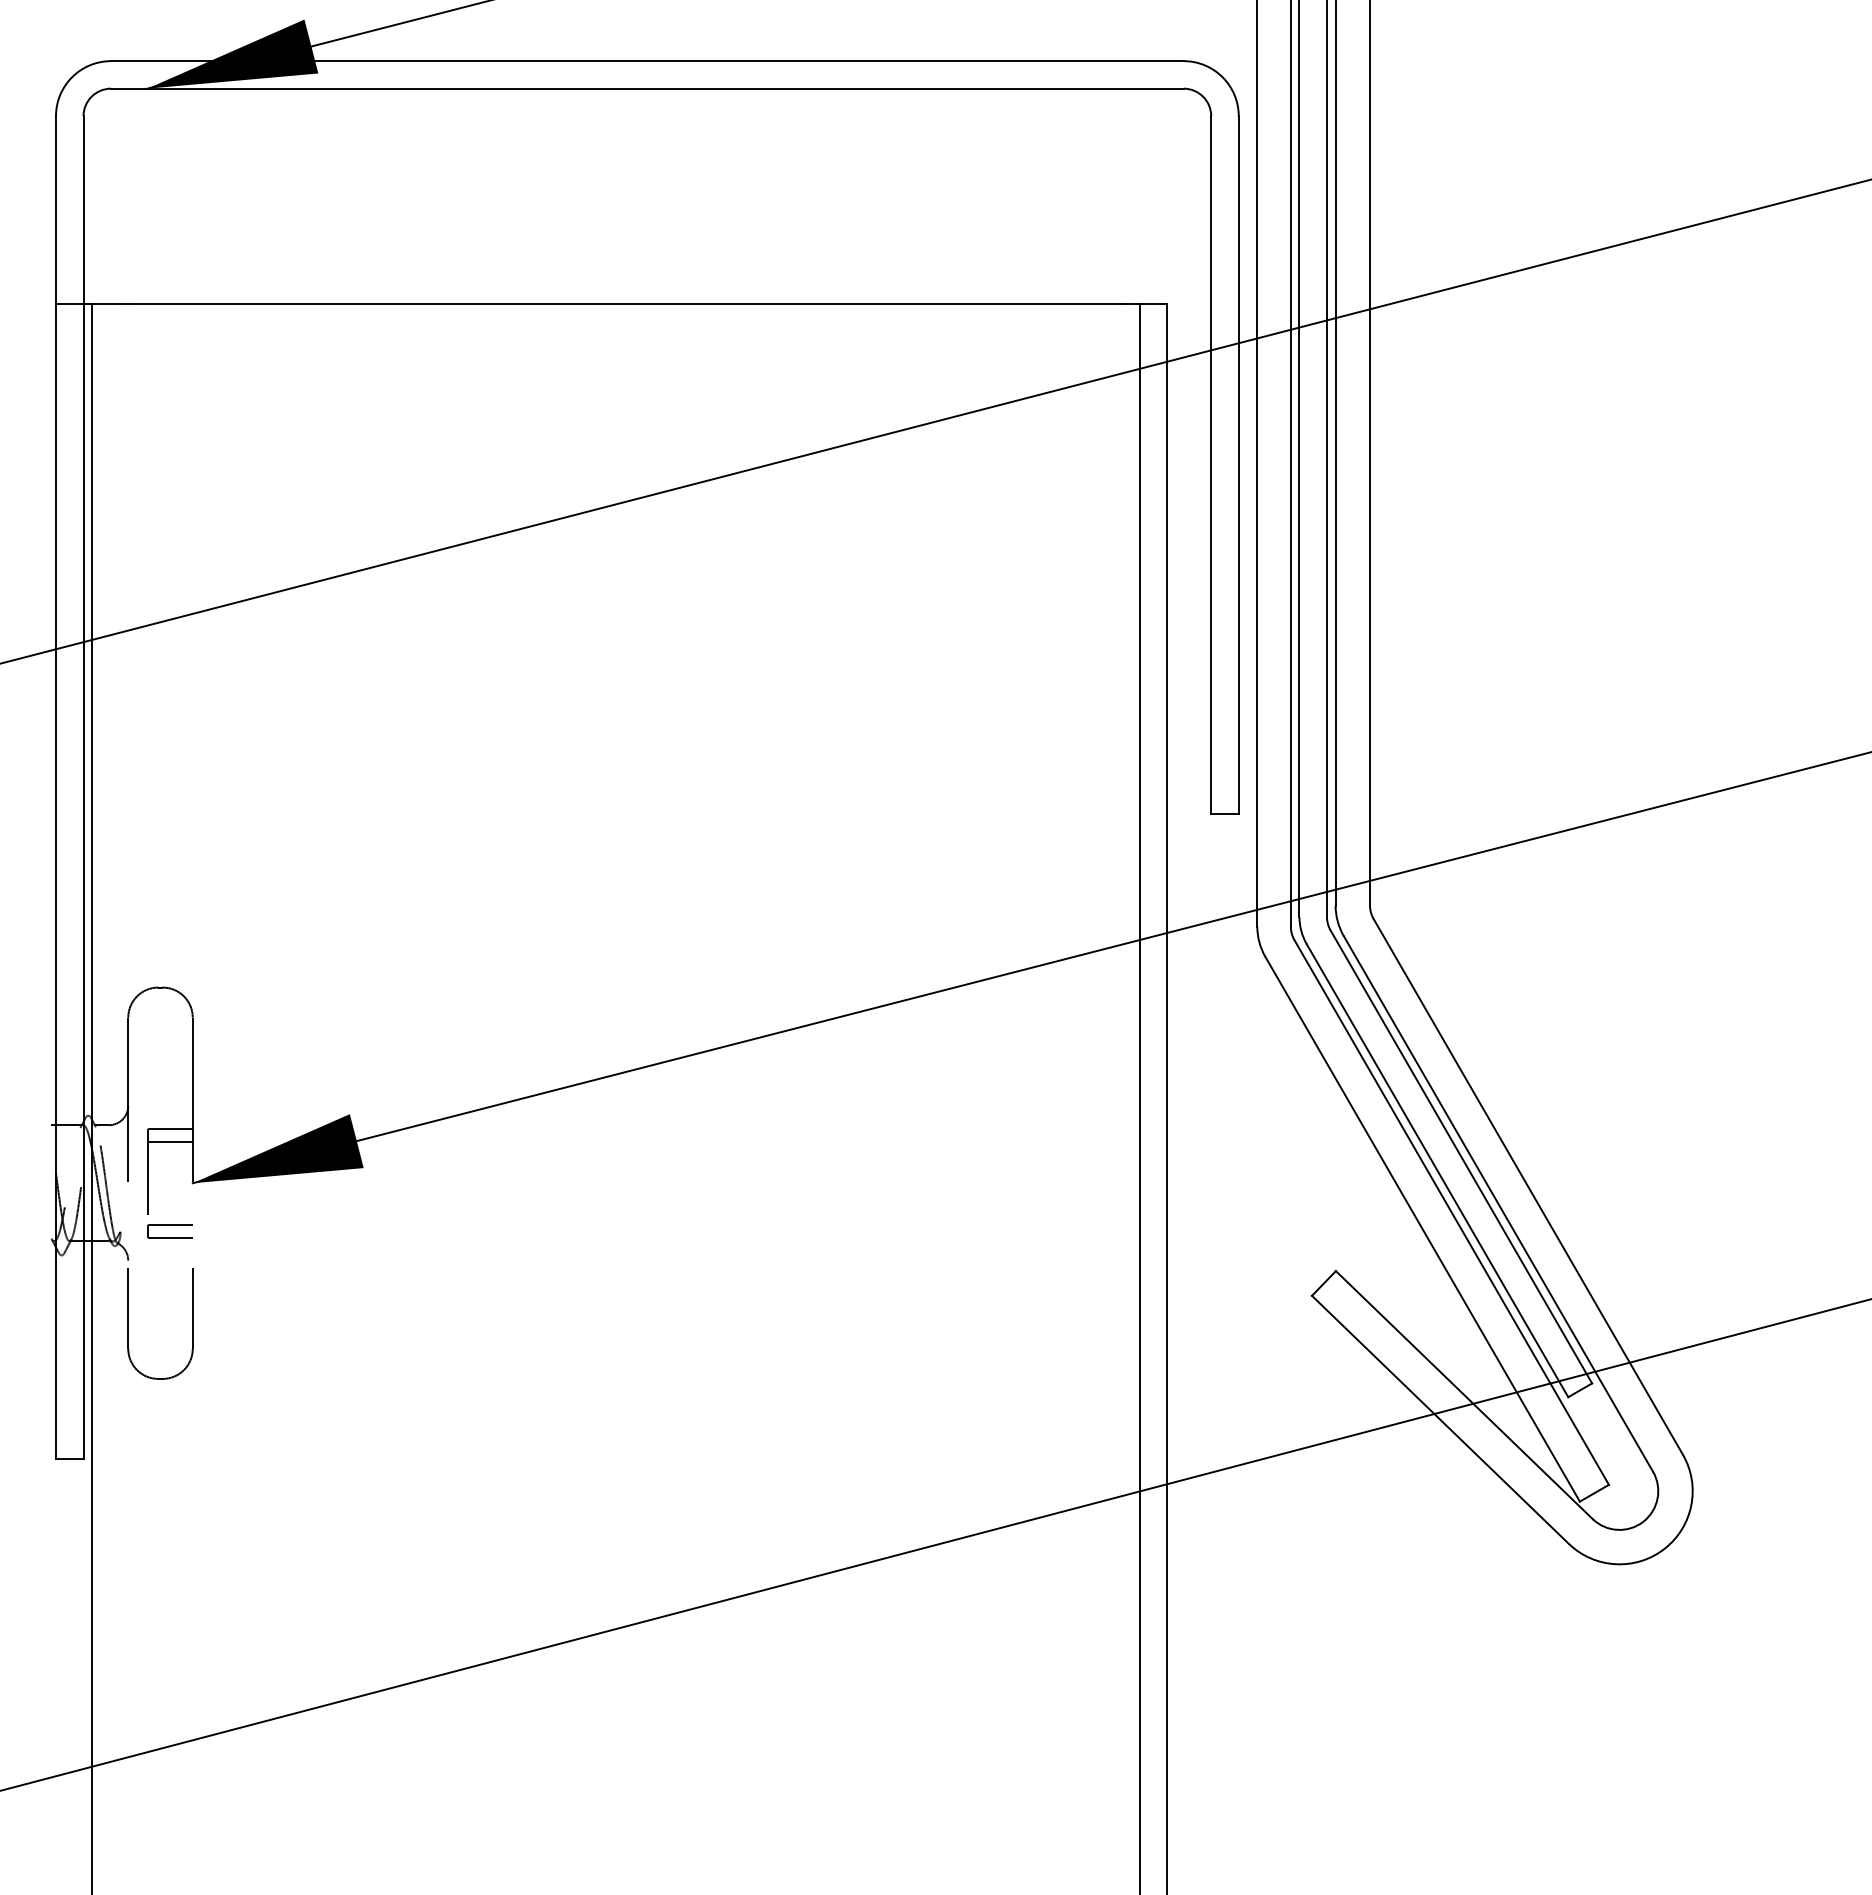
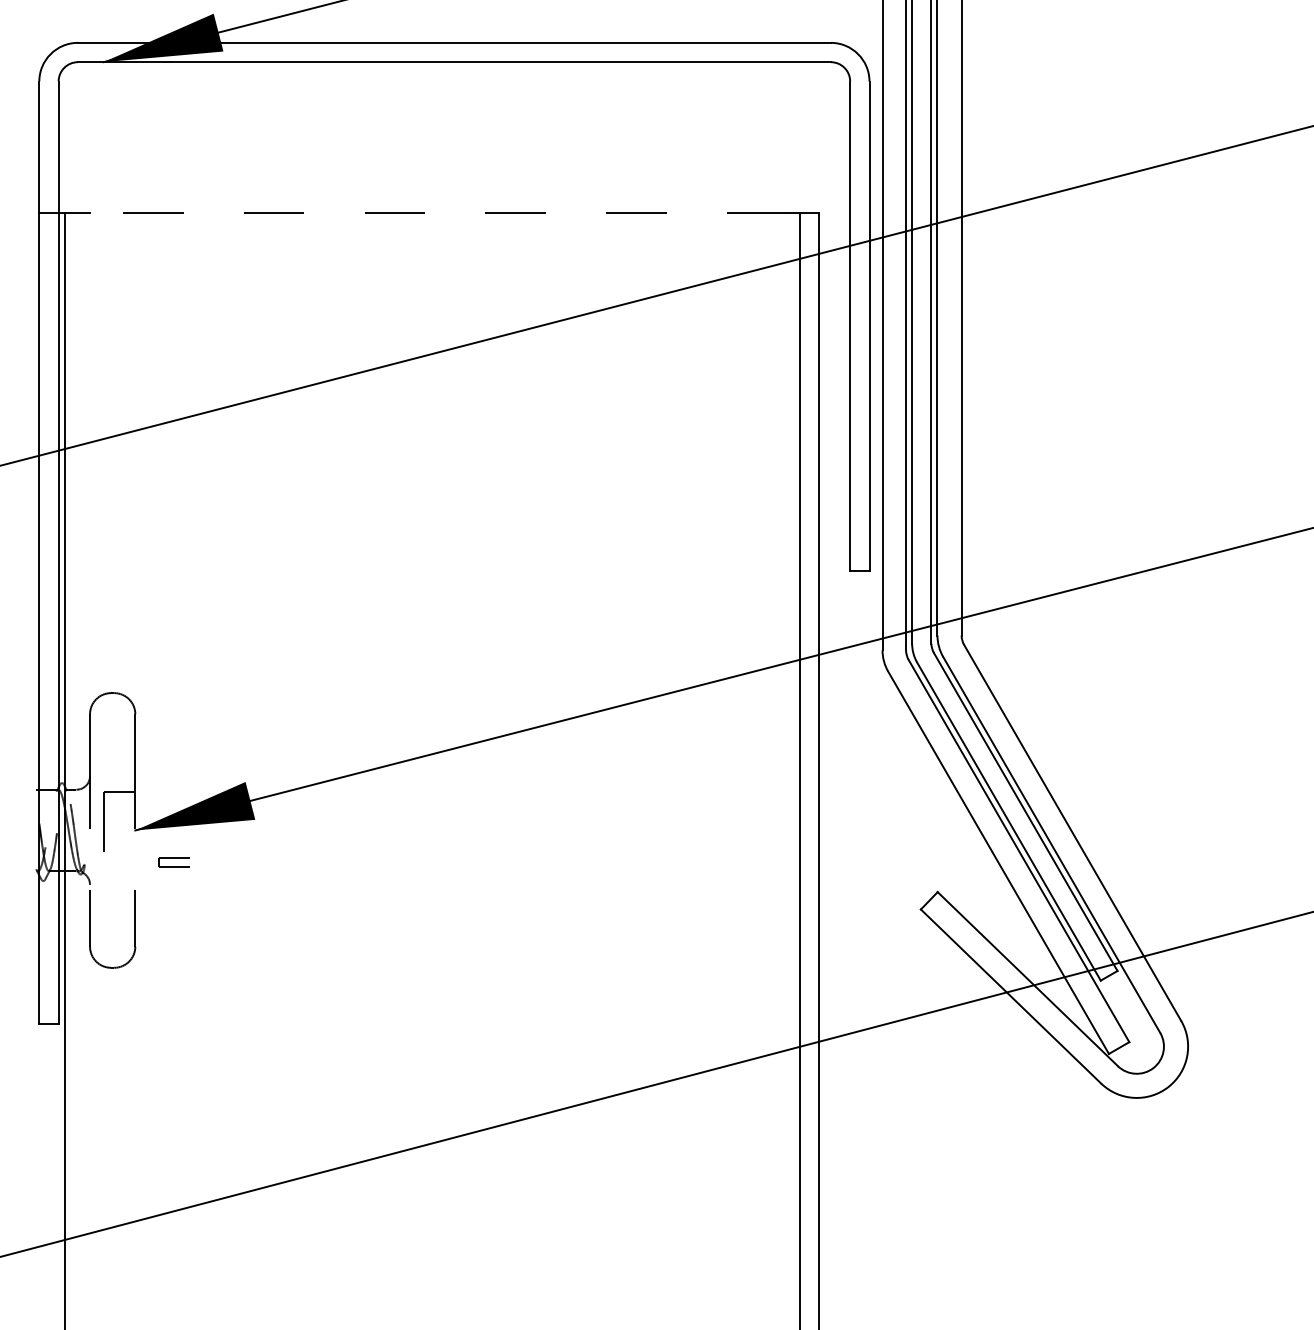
line: (625, 303) -> (439, 212), solid -> dashed
line: (170, 1141) -> (119, 801), removed
part: (169, 1231) -> (173, 862), moved

